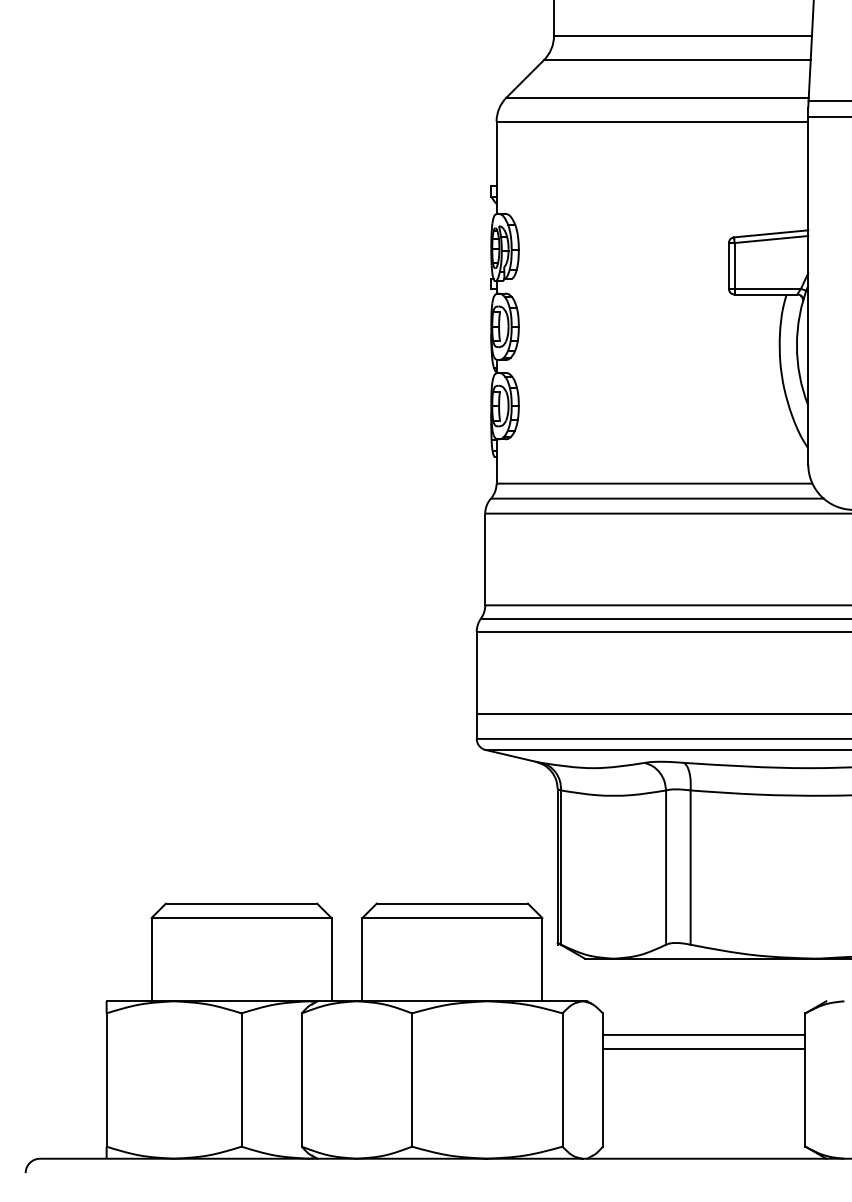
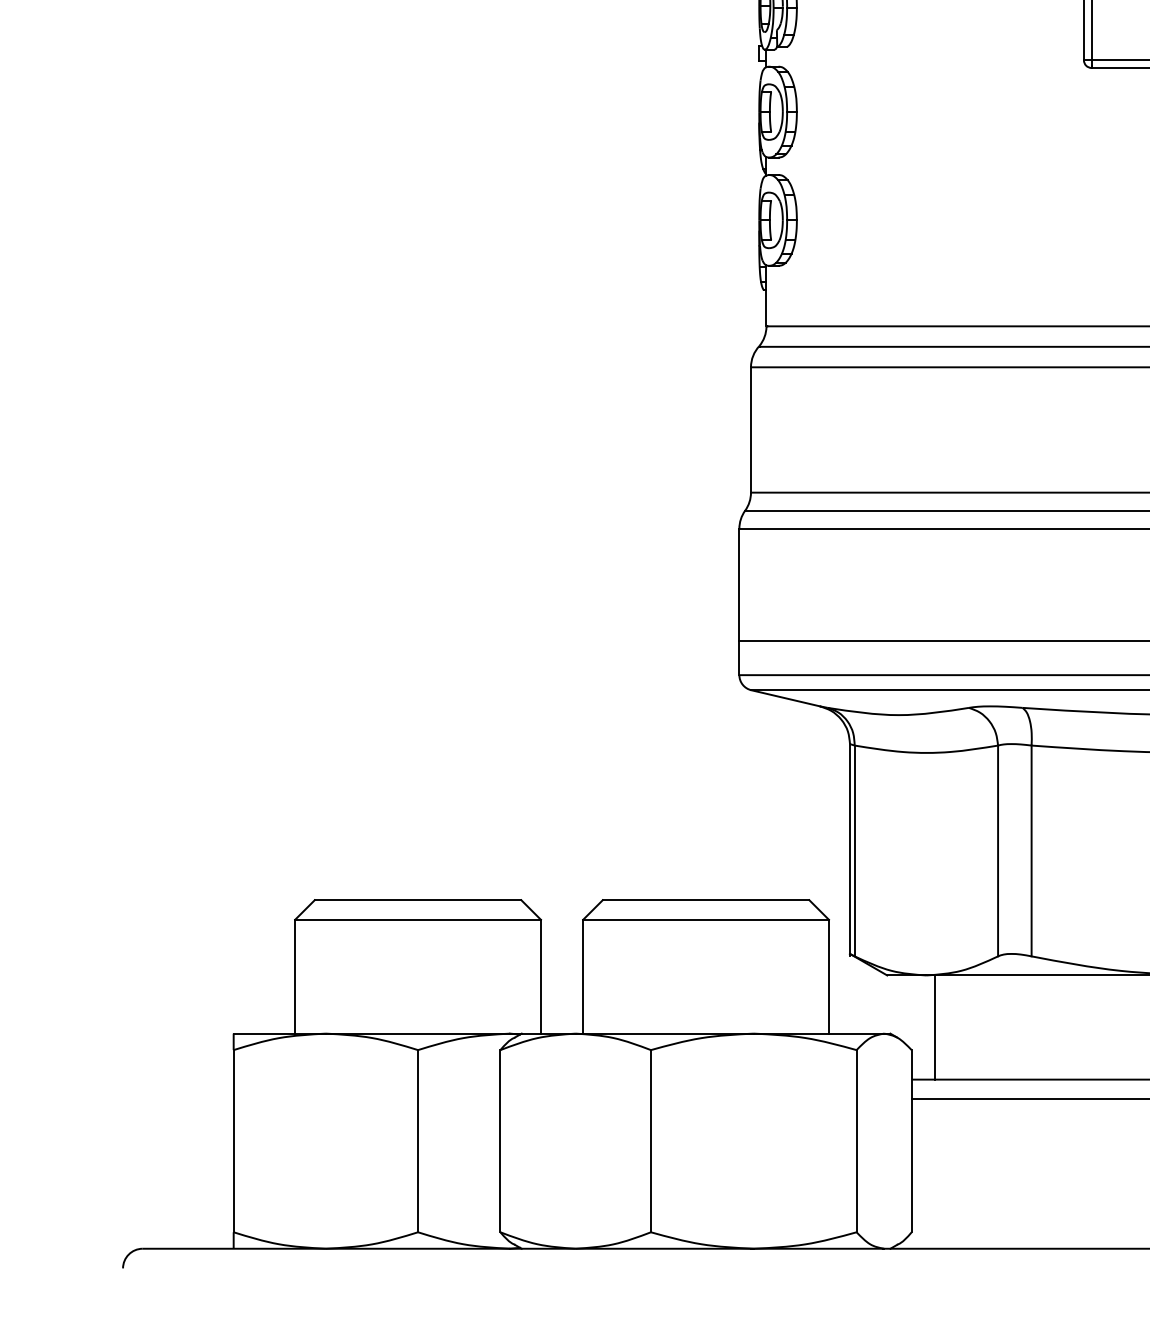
line: (619, 996) -> (934, 1027), added

